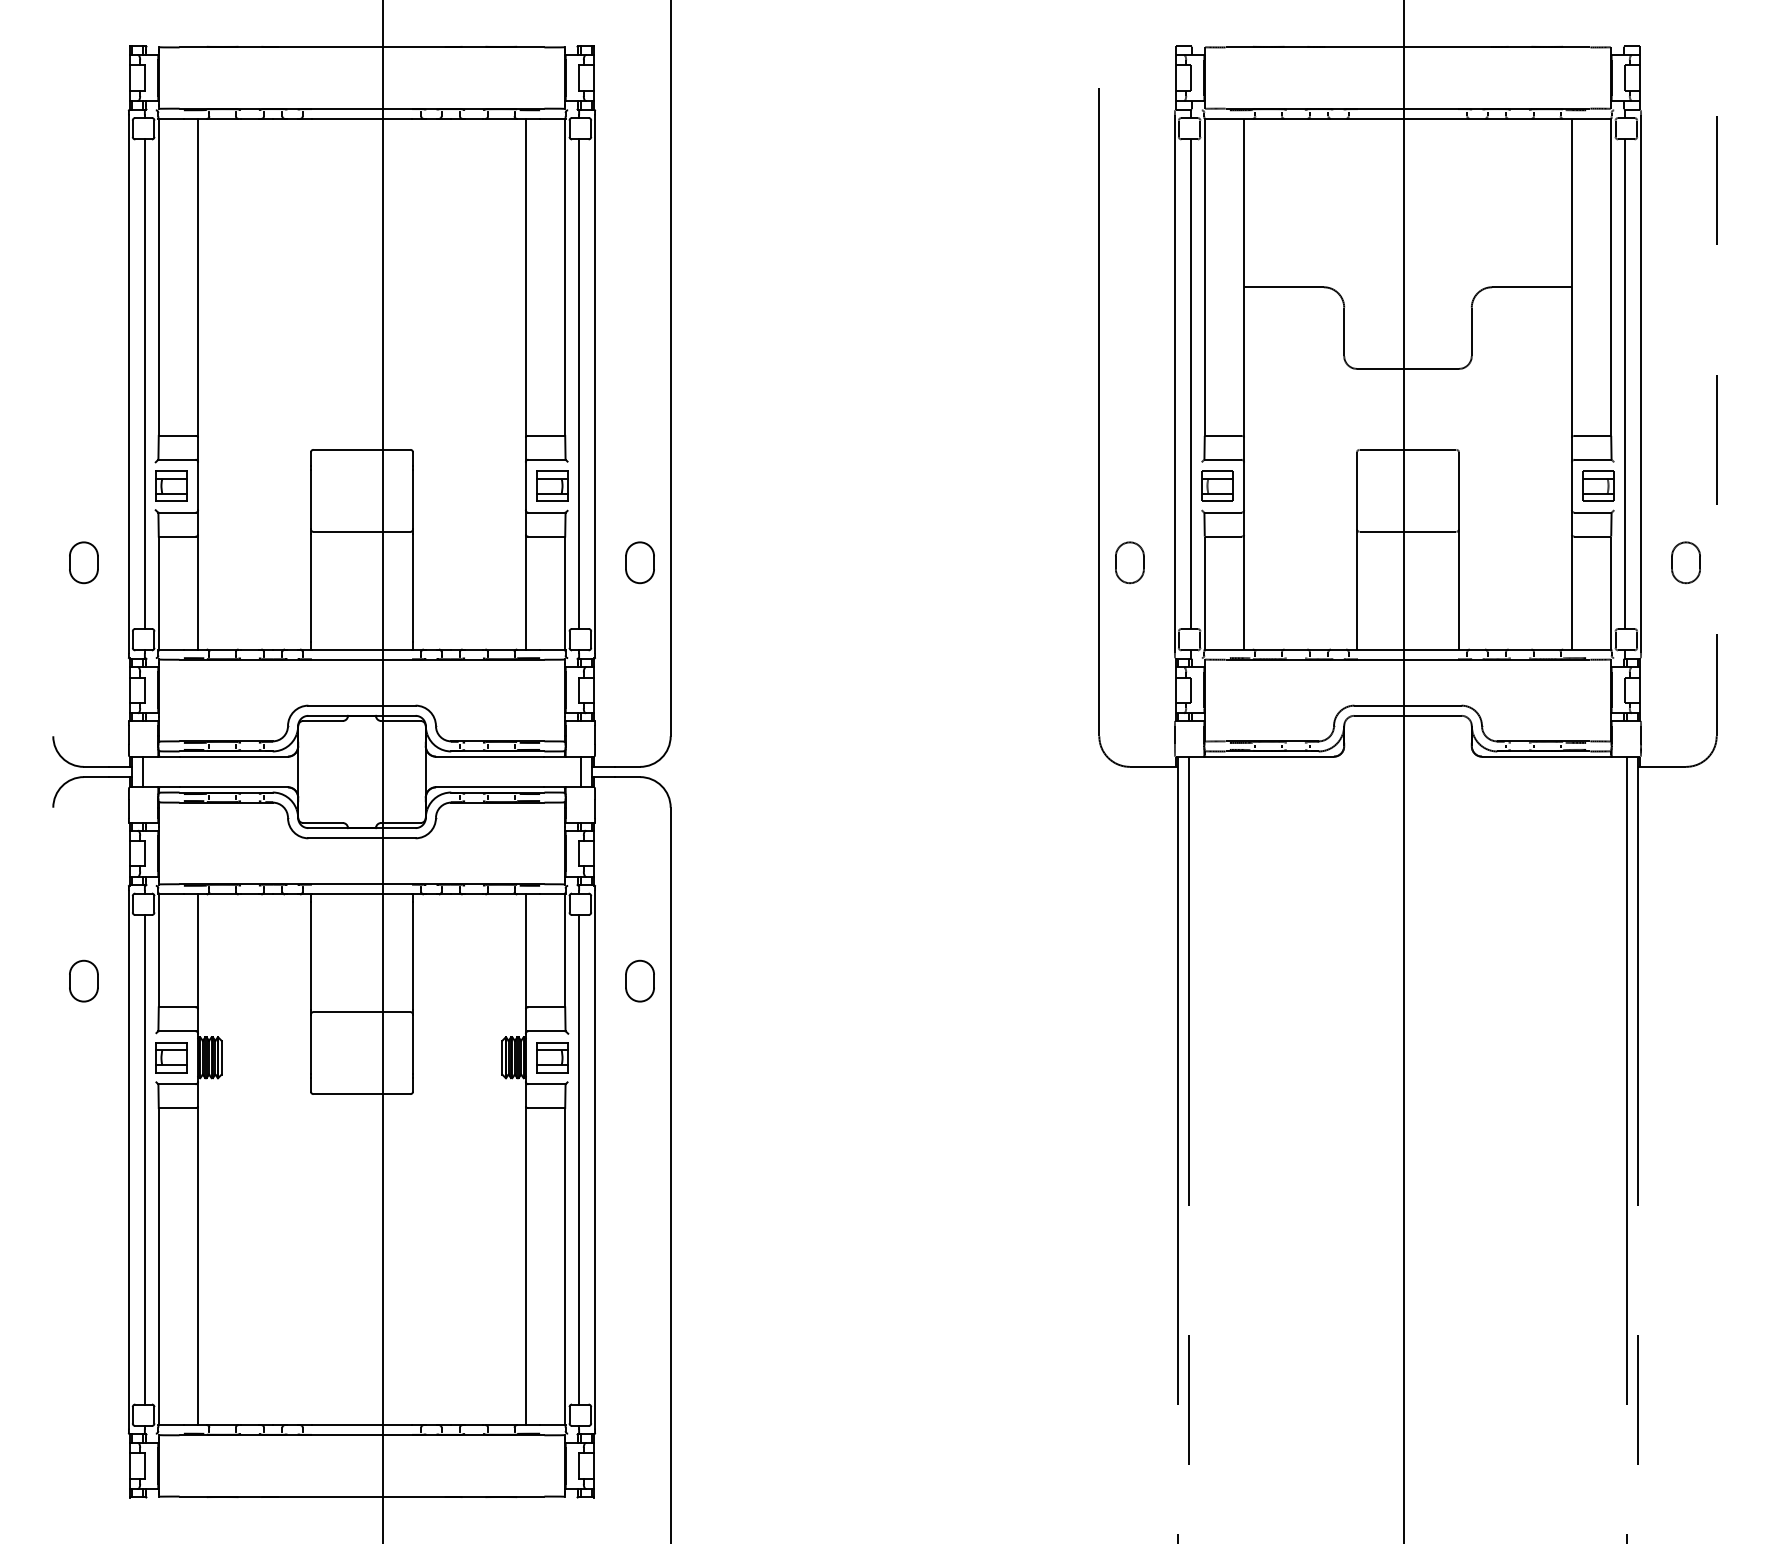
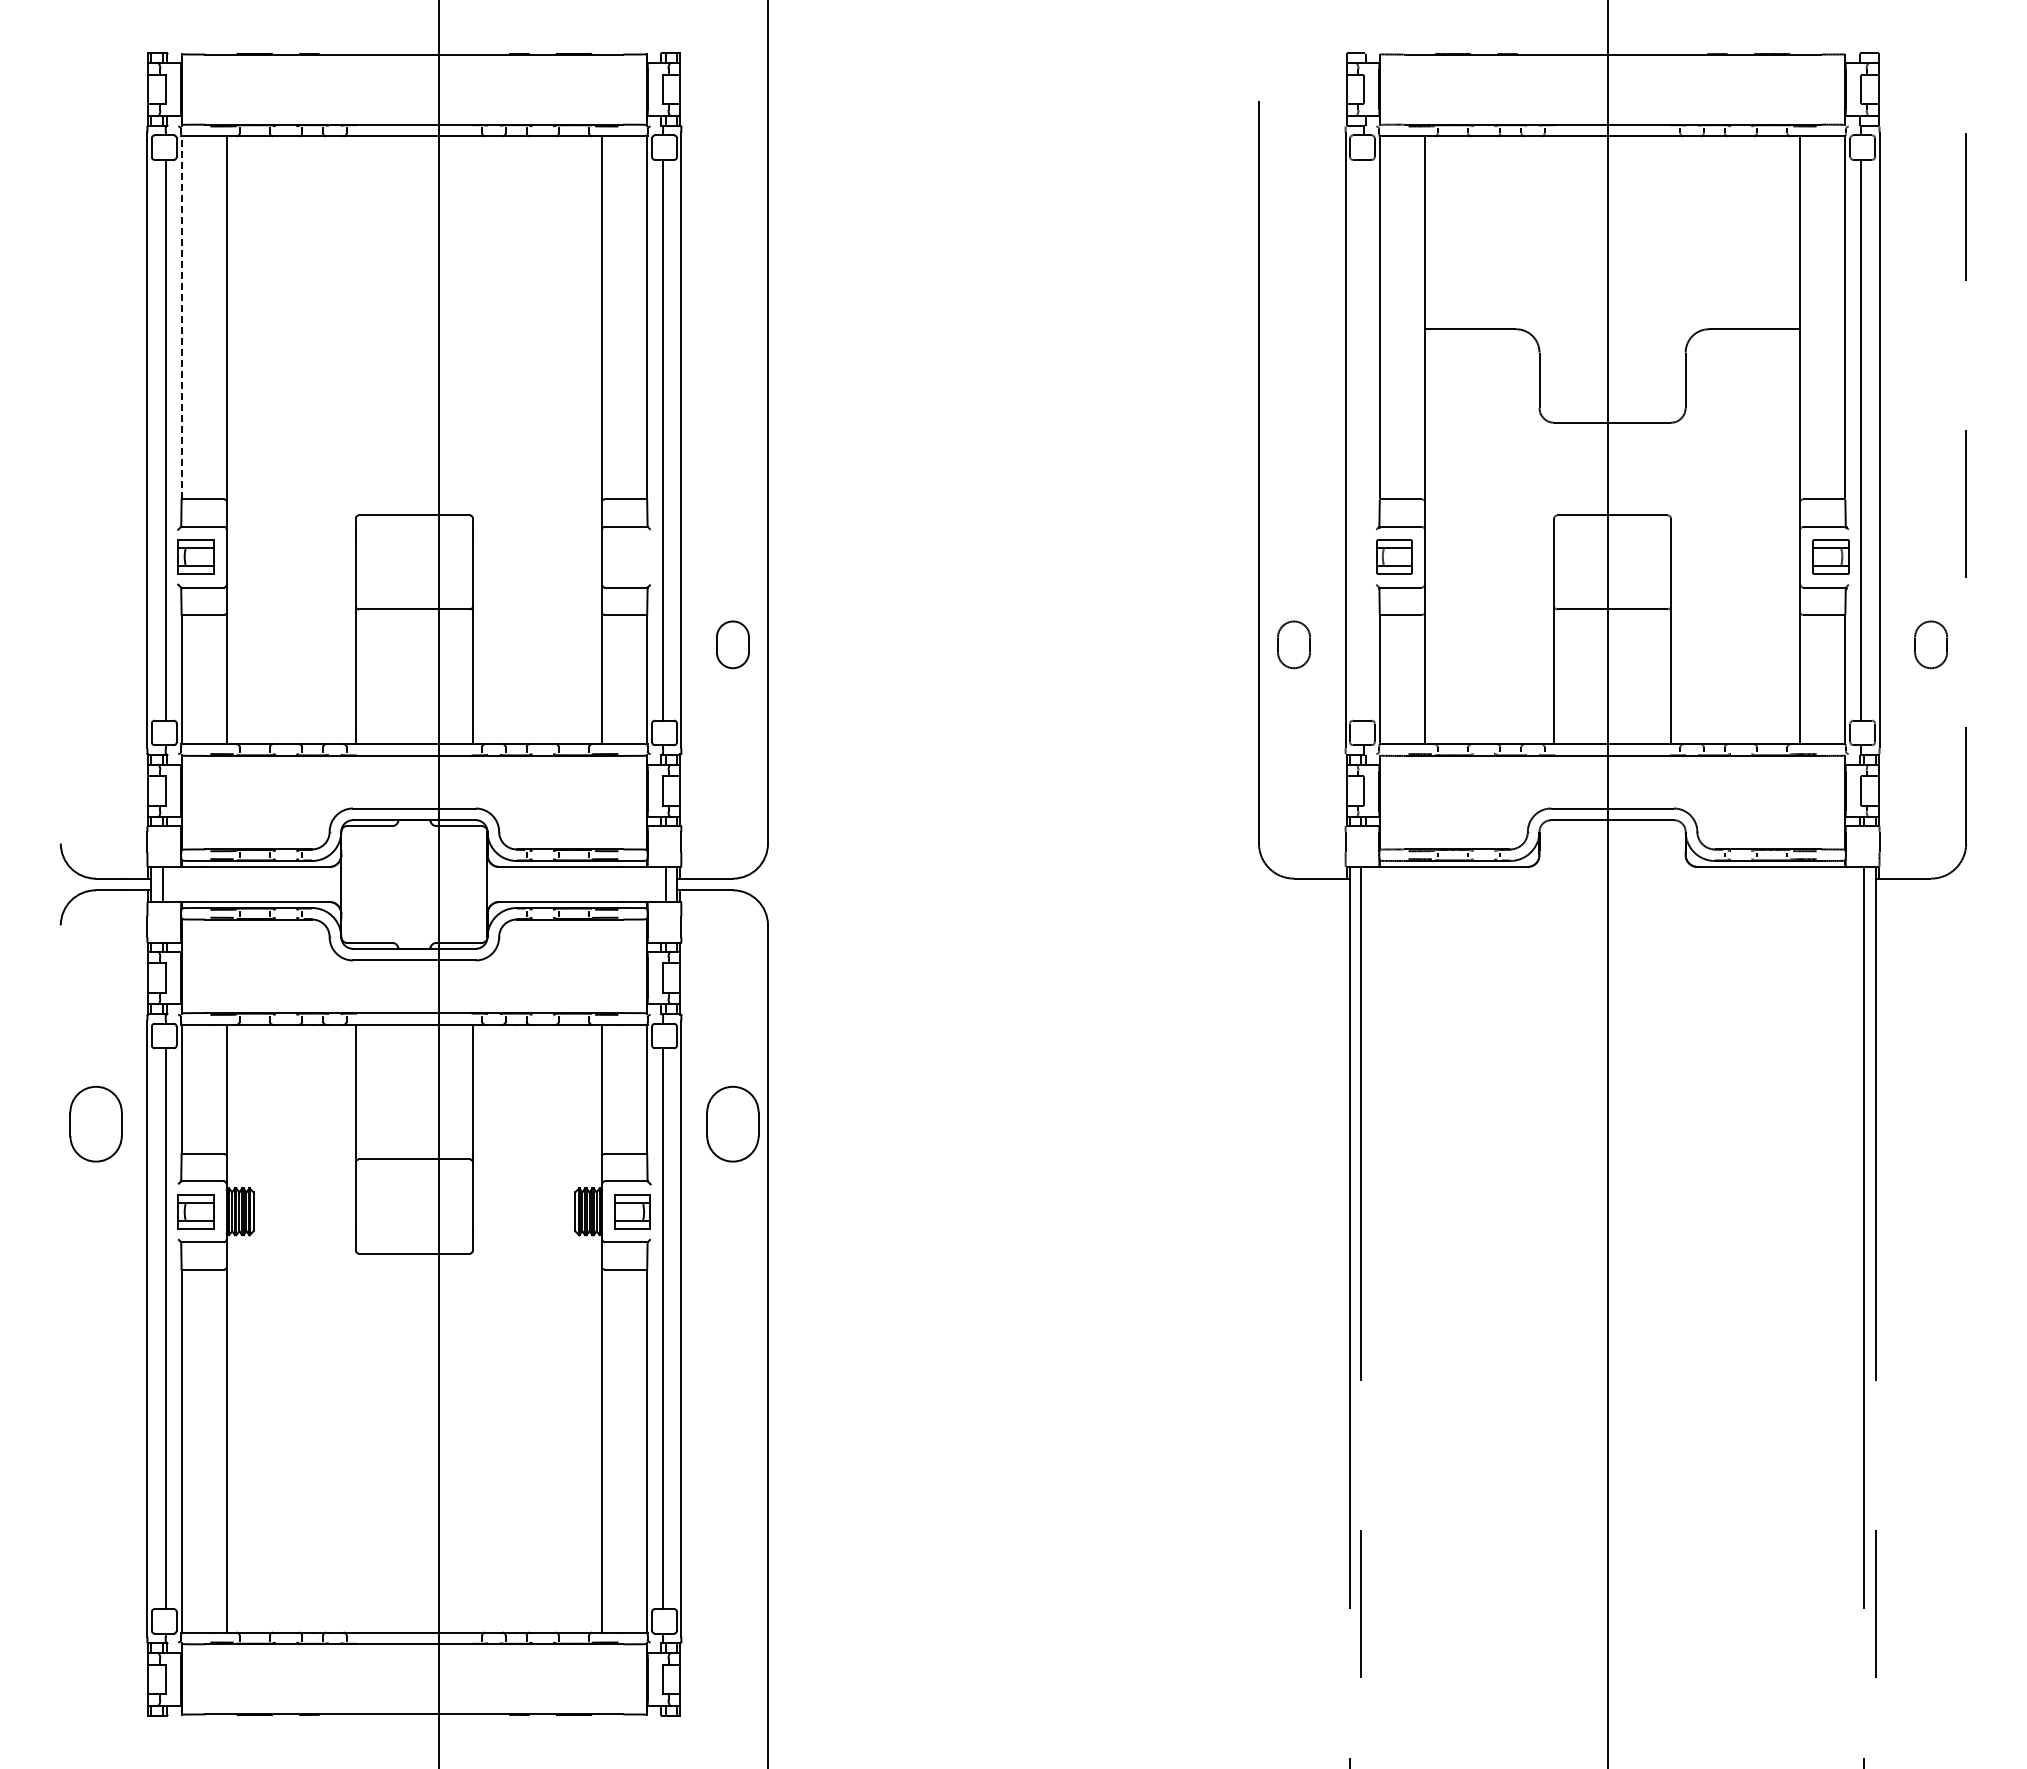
line: (158, 277) -> (181, 317), solid -> dashed
line: (1190, 383) -> (1363, 439), removed
part: (552, 485) -> (632, 556), removed
part: (83, 562) -> (95, 644), removed
part: (83, 980) -> (95, 1123), size x1.6
part: (639, 980) -> (732, 1123), size x1.6

